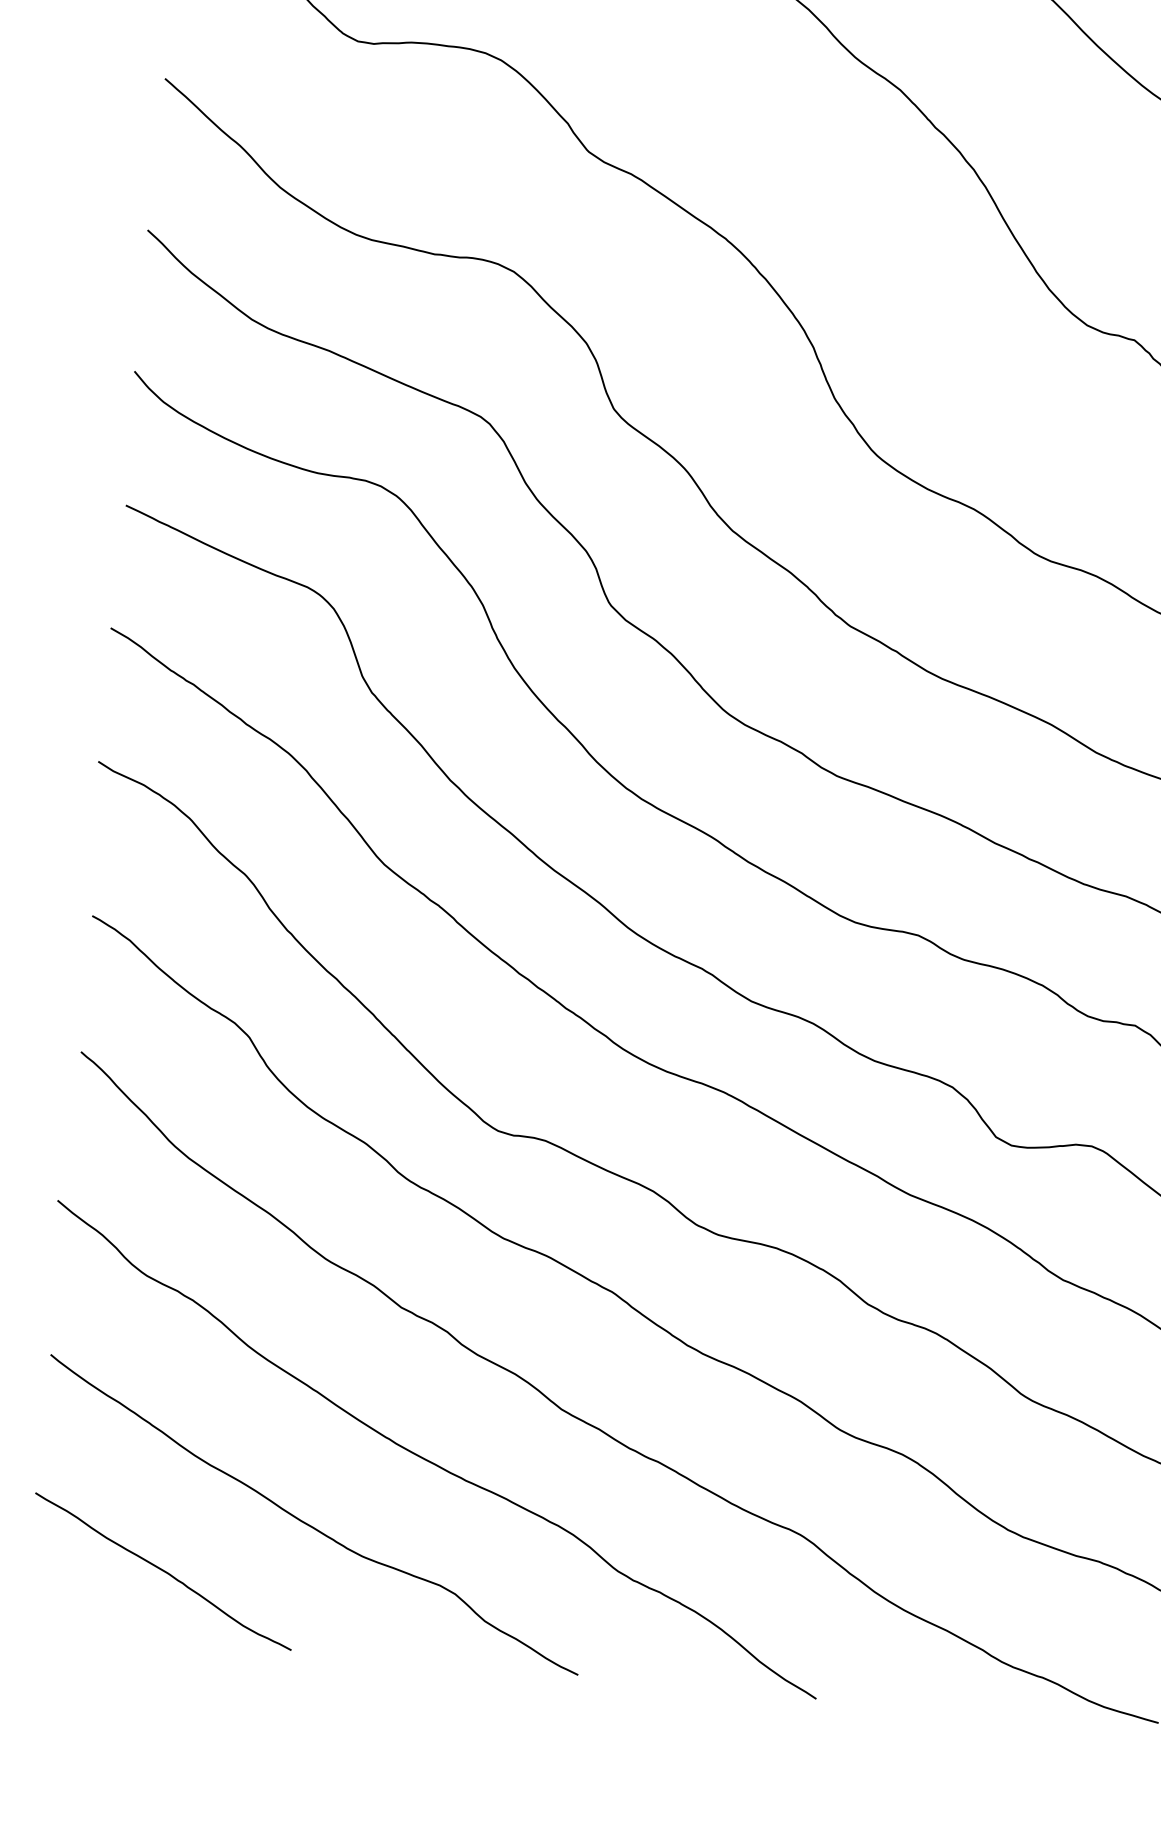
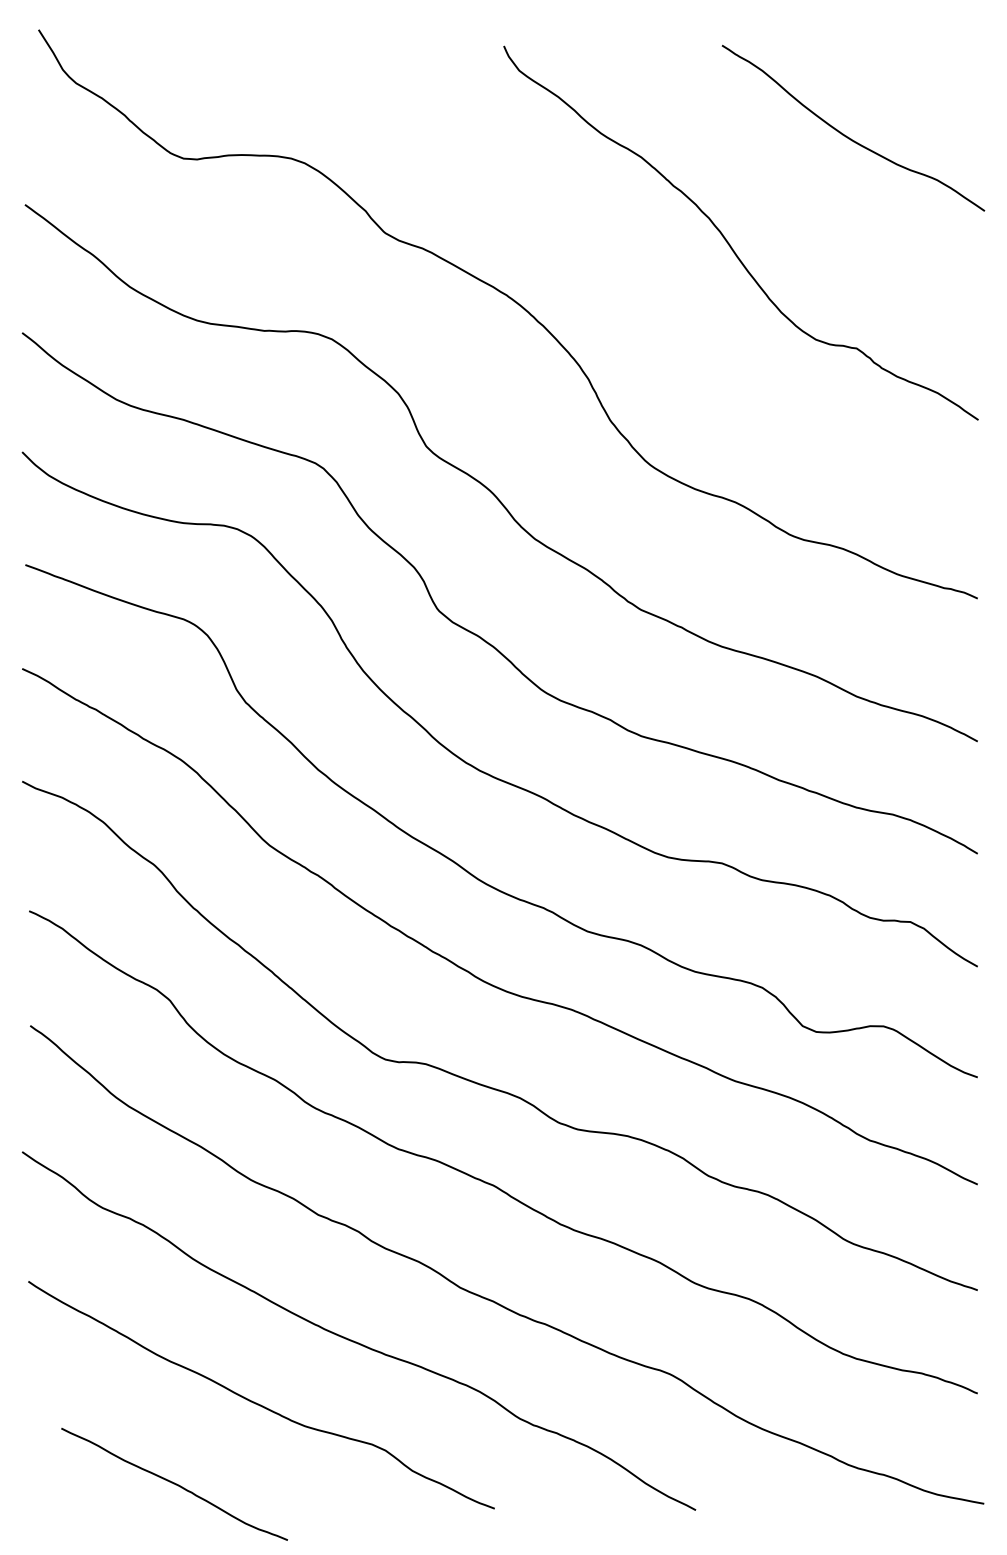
curve: (163, 1571) -> (174, 1484), moved

